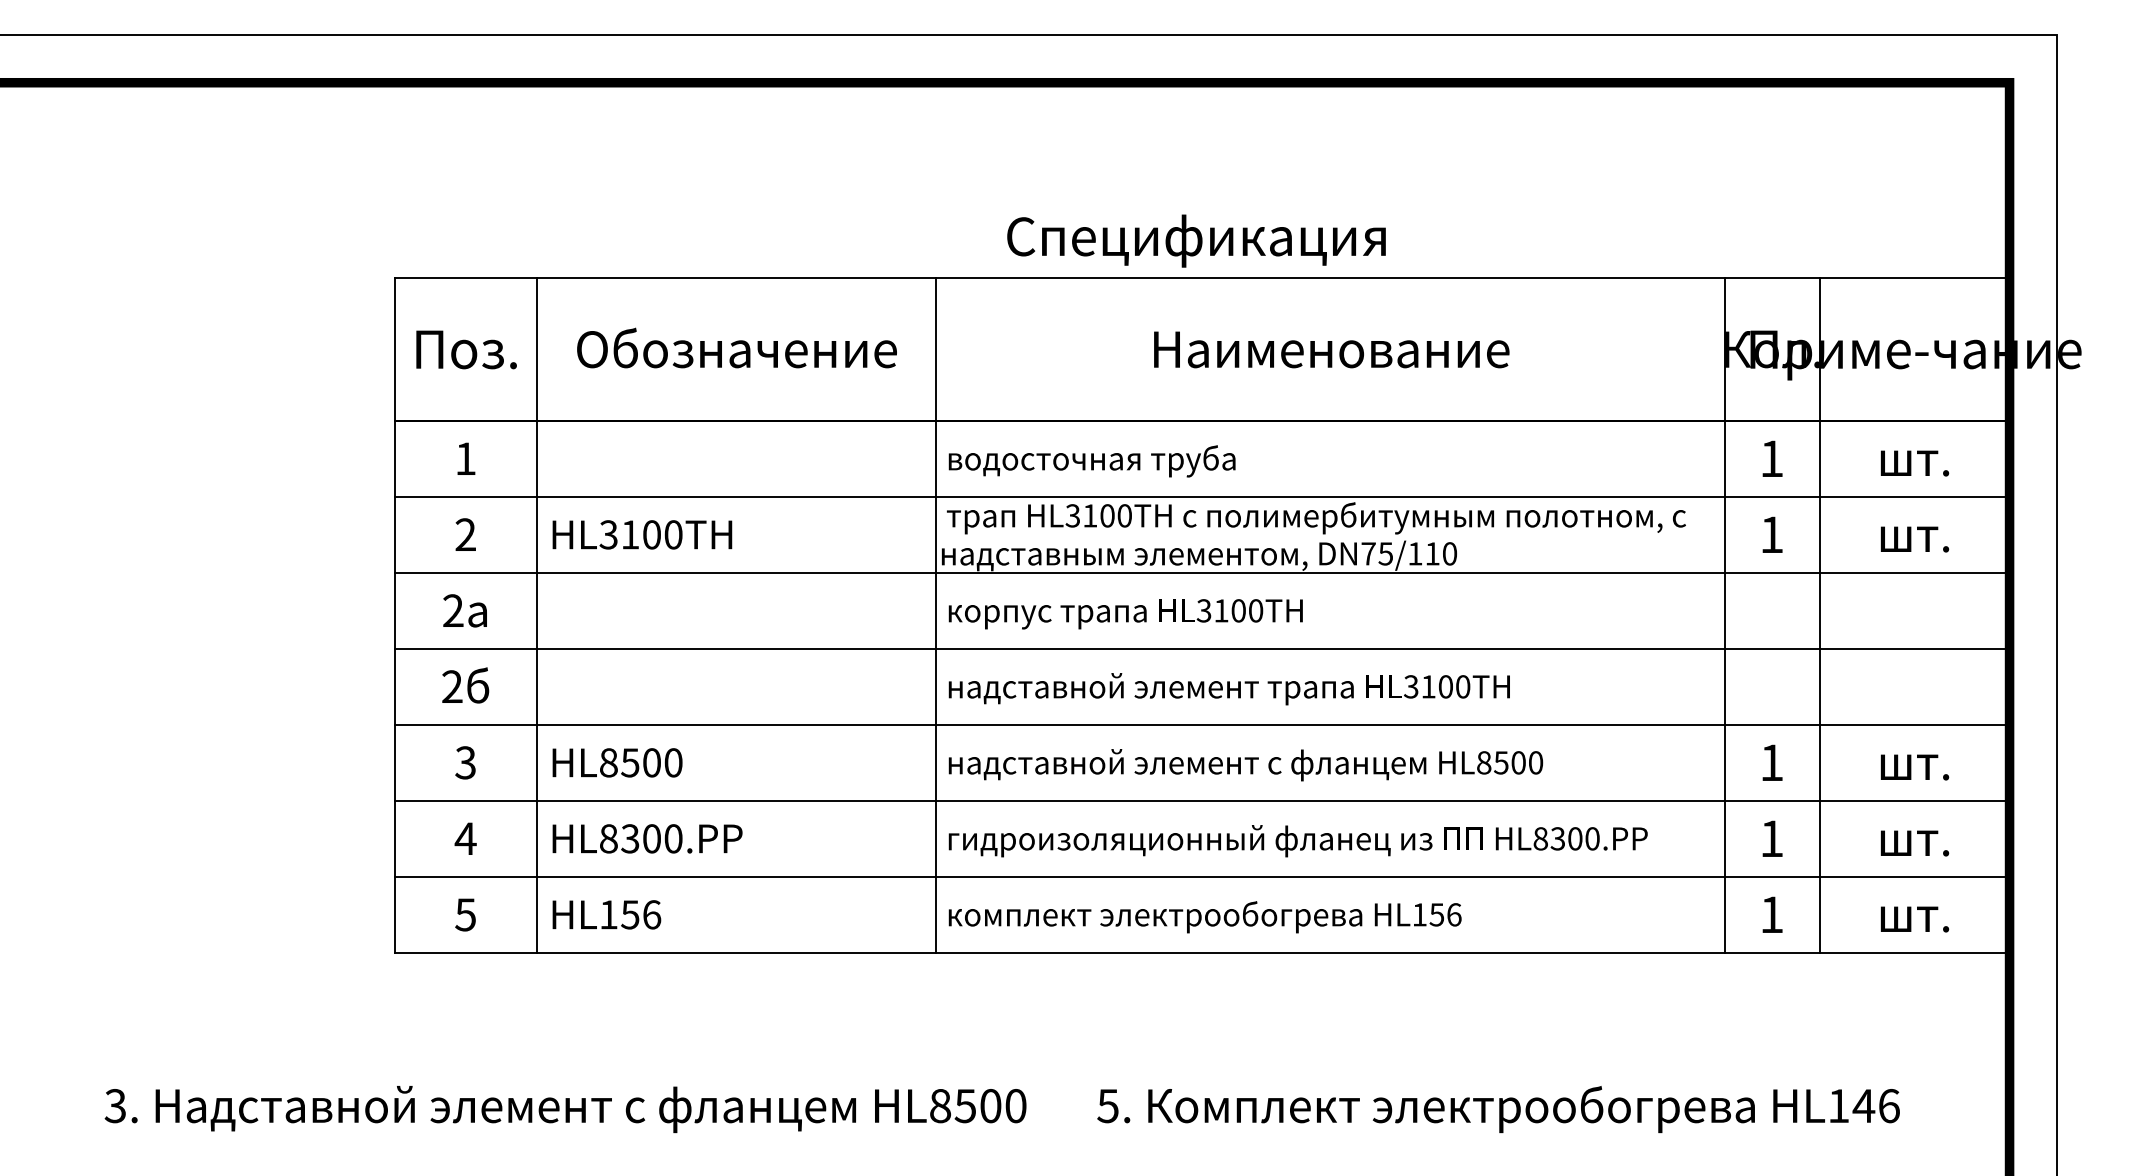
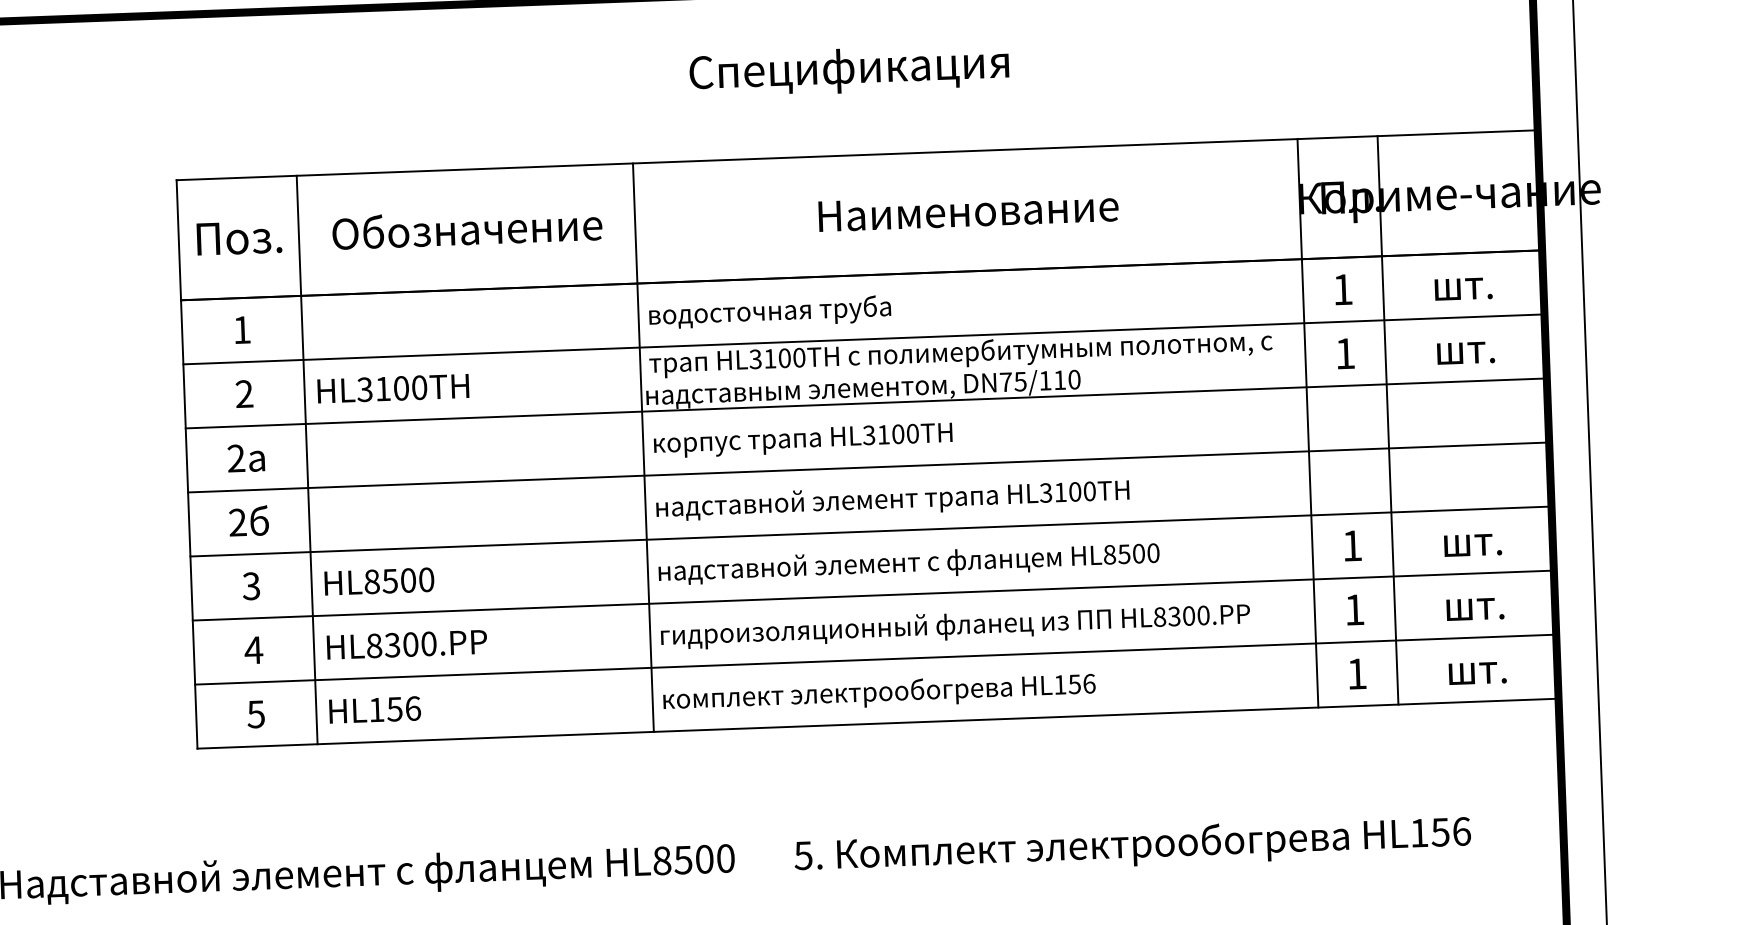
text: (1196, 240) -> (849, 70), moved
text: (1863, 1106) -> (1440, 832), L146 -> L156

